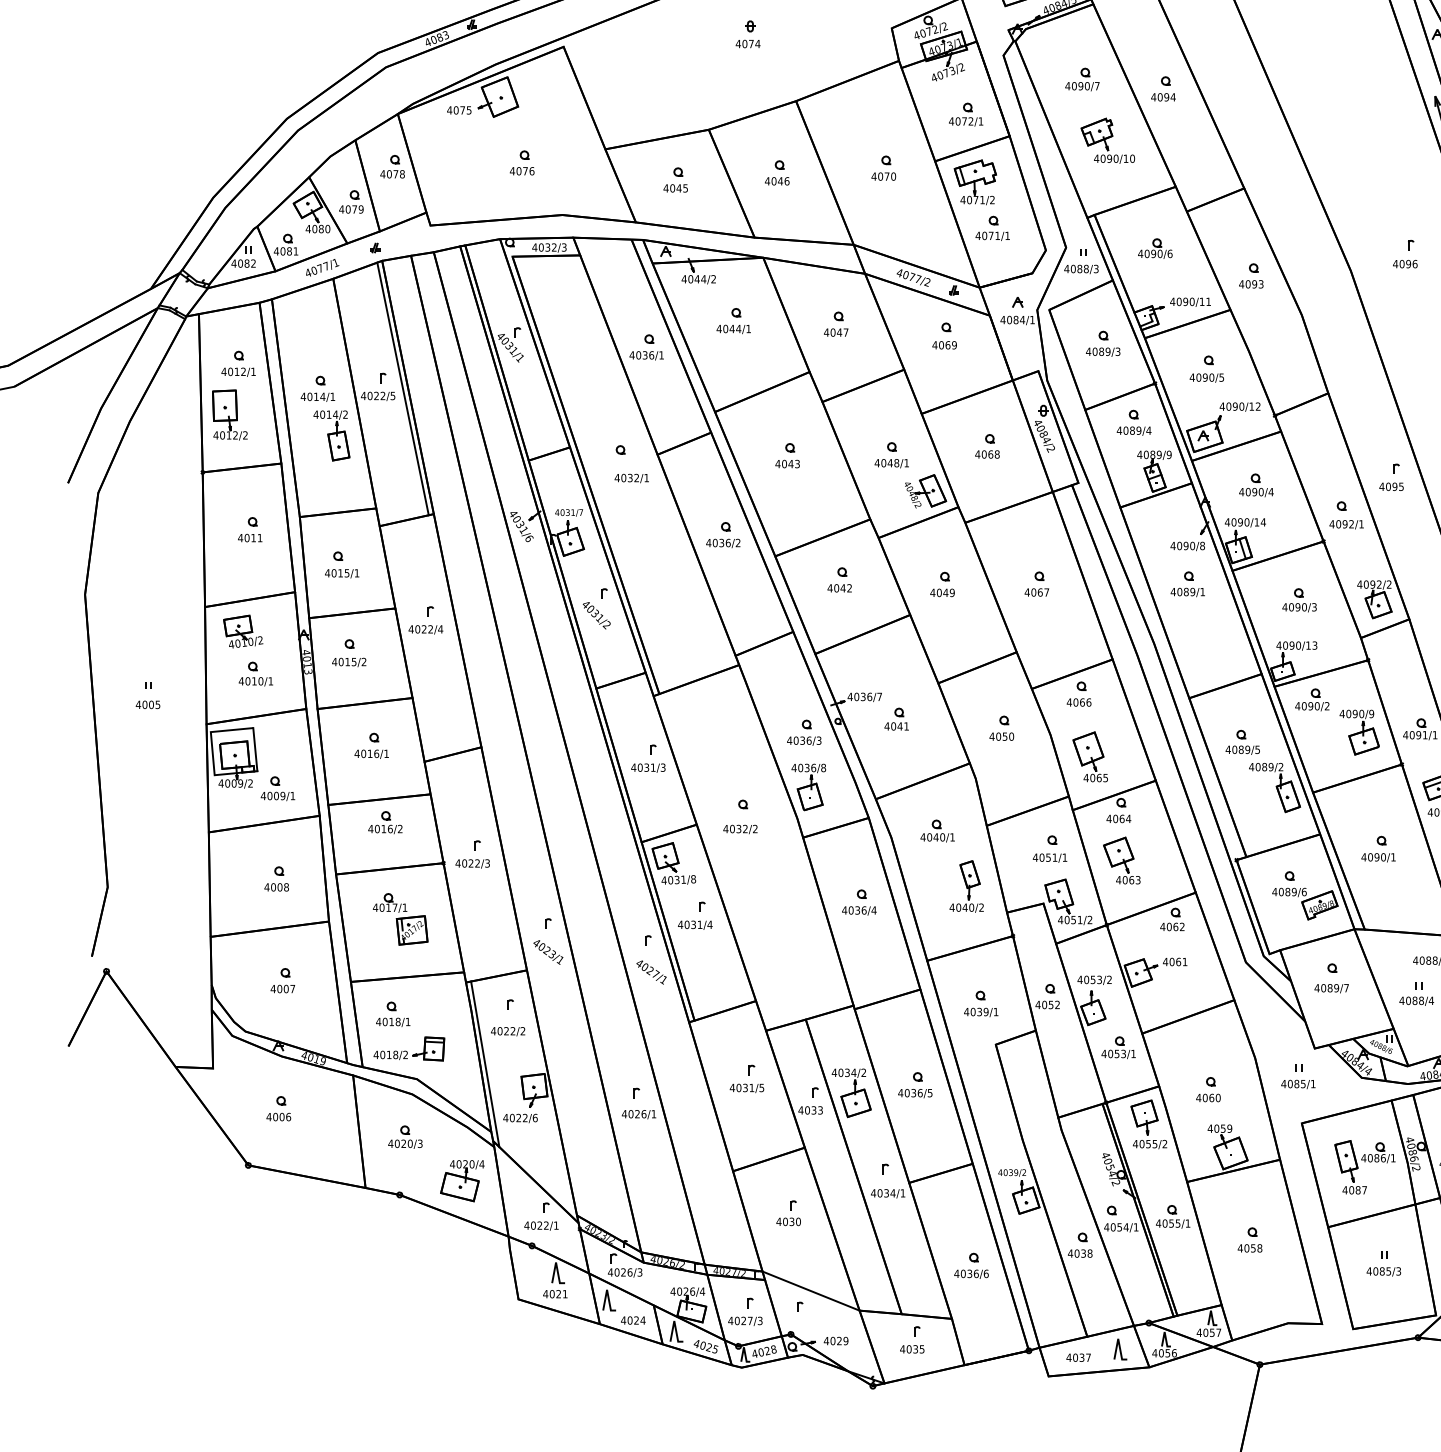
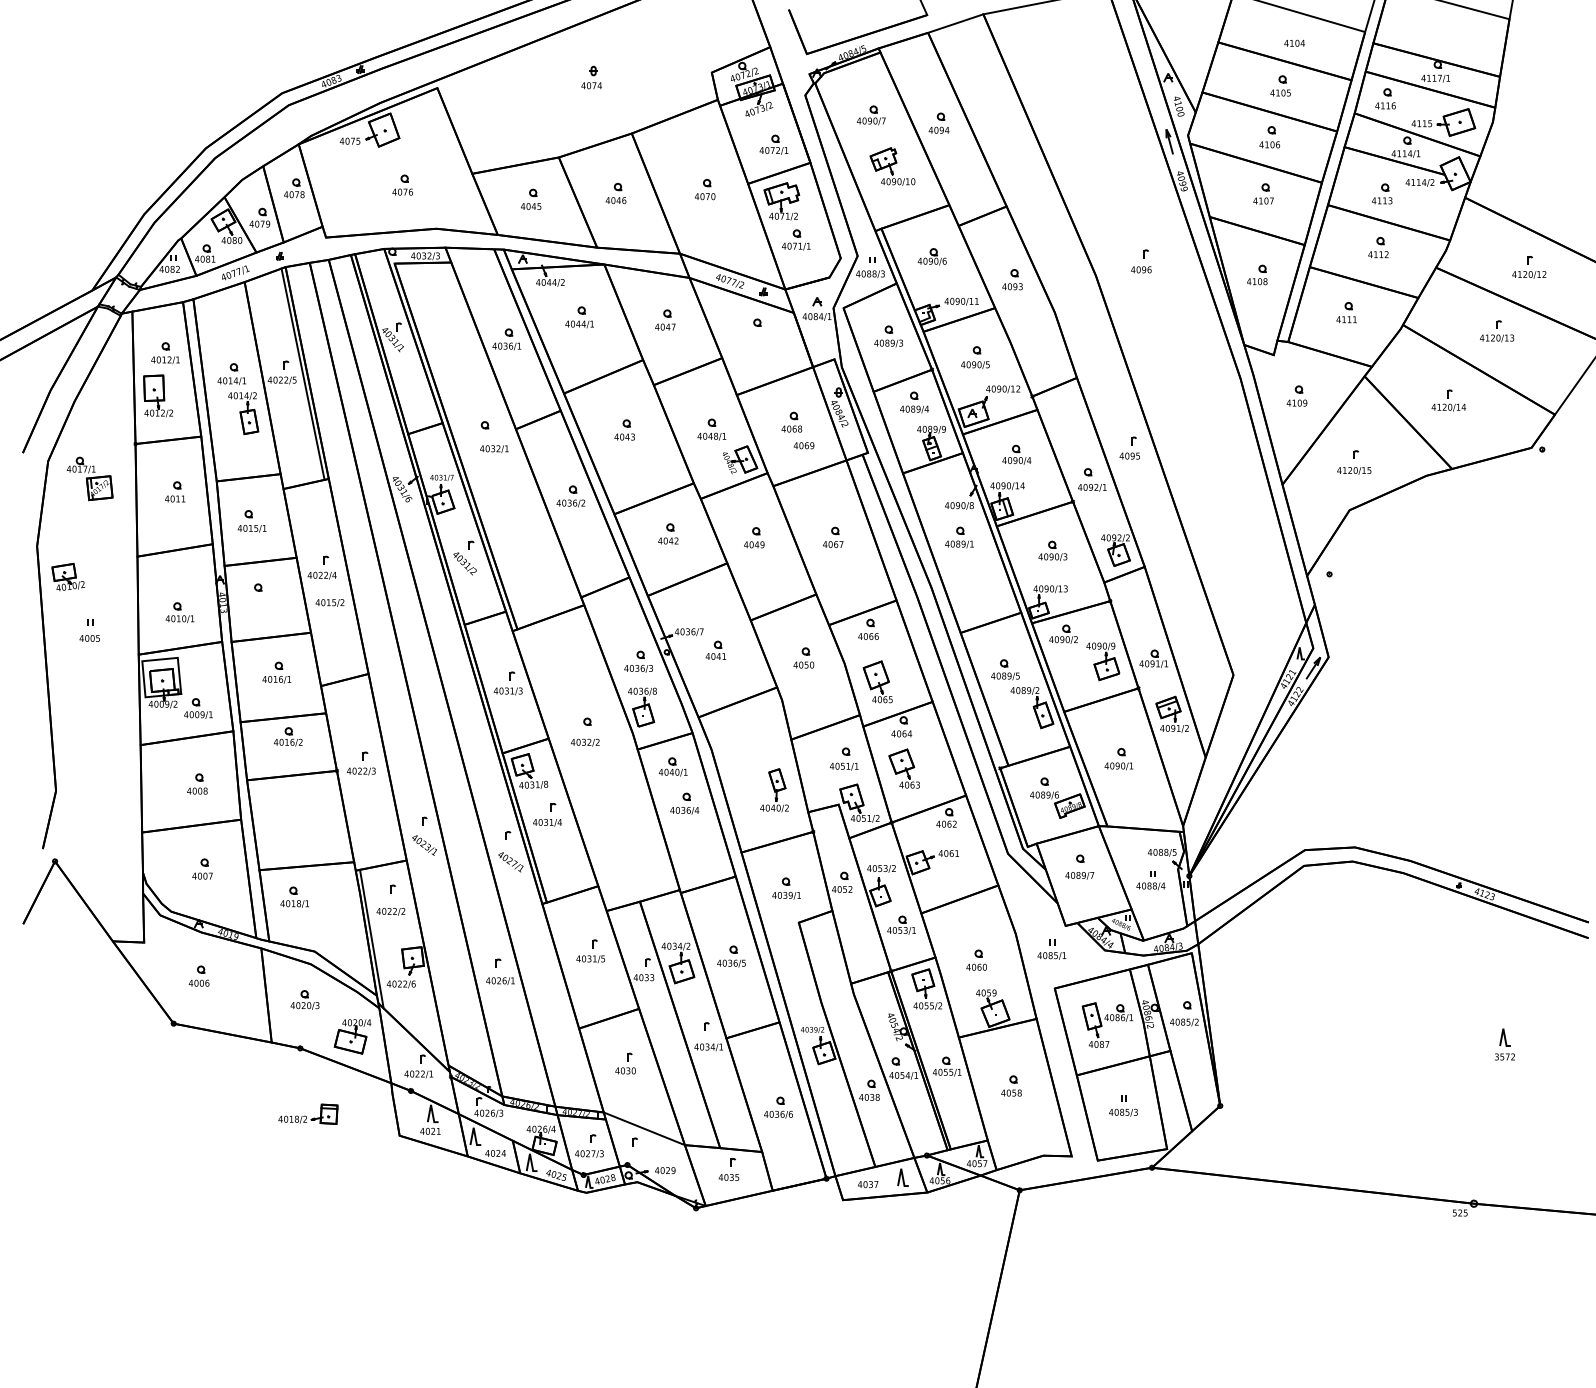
text: (943, 345) -> (803, 445), moved
part: (243, 631) -> (68, 577), moved
text: (348, 661) -> (329, 602), moved
part: (936, 830) -> (672, 766), moved
part: (399, 918) -> (89, 478), moved
part: (409, 1048) -> (308, 1113), moved

